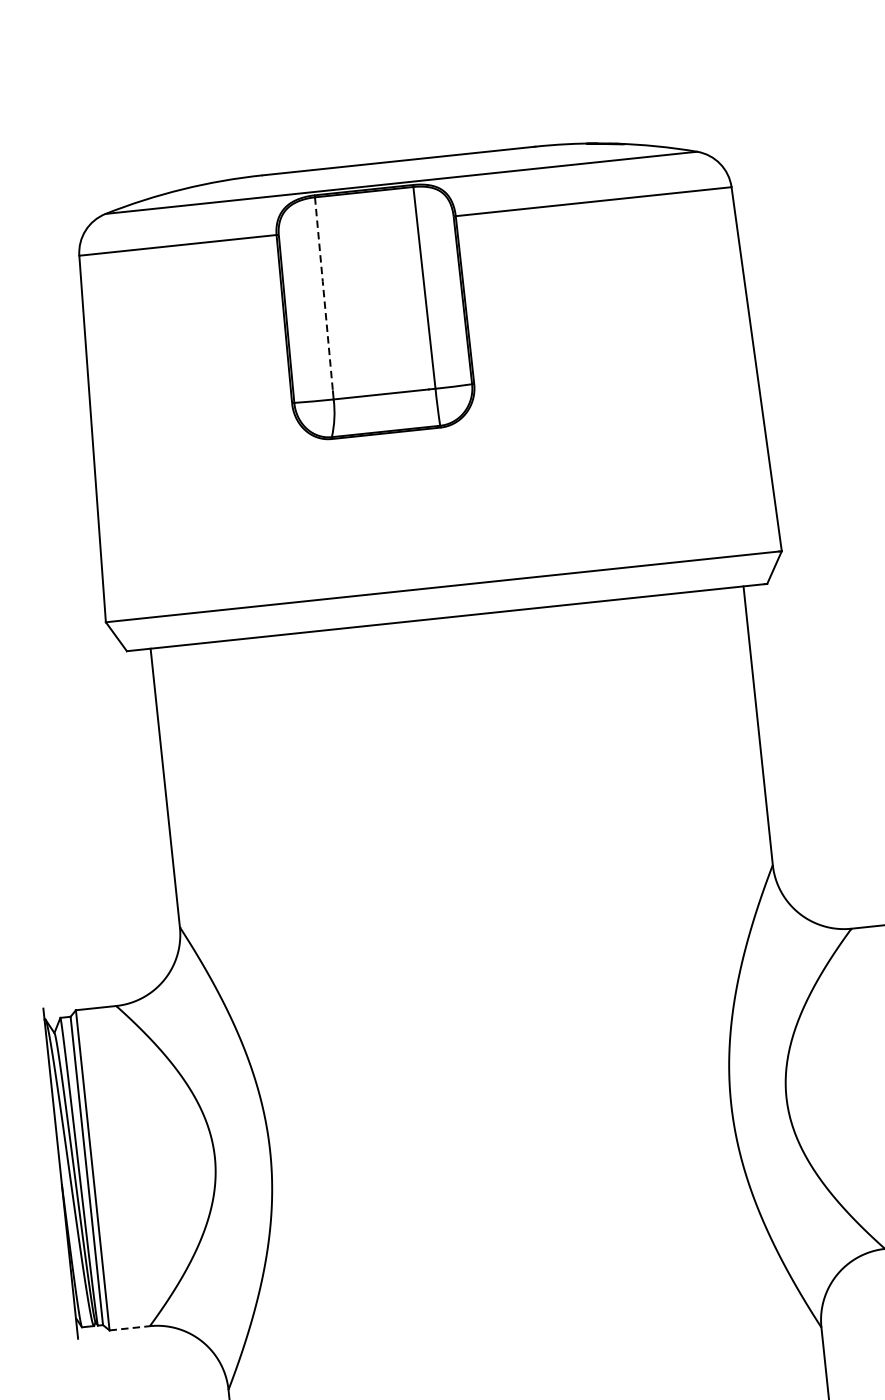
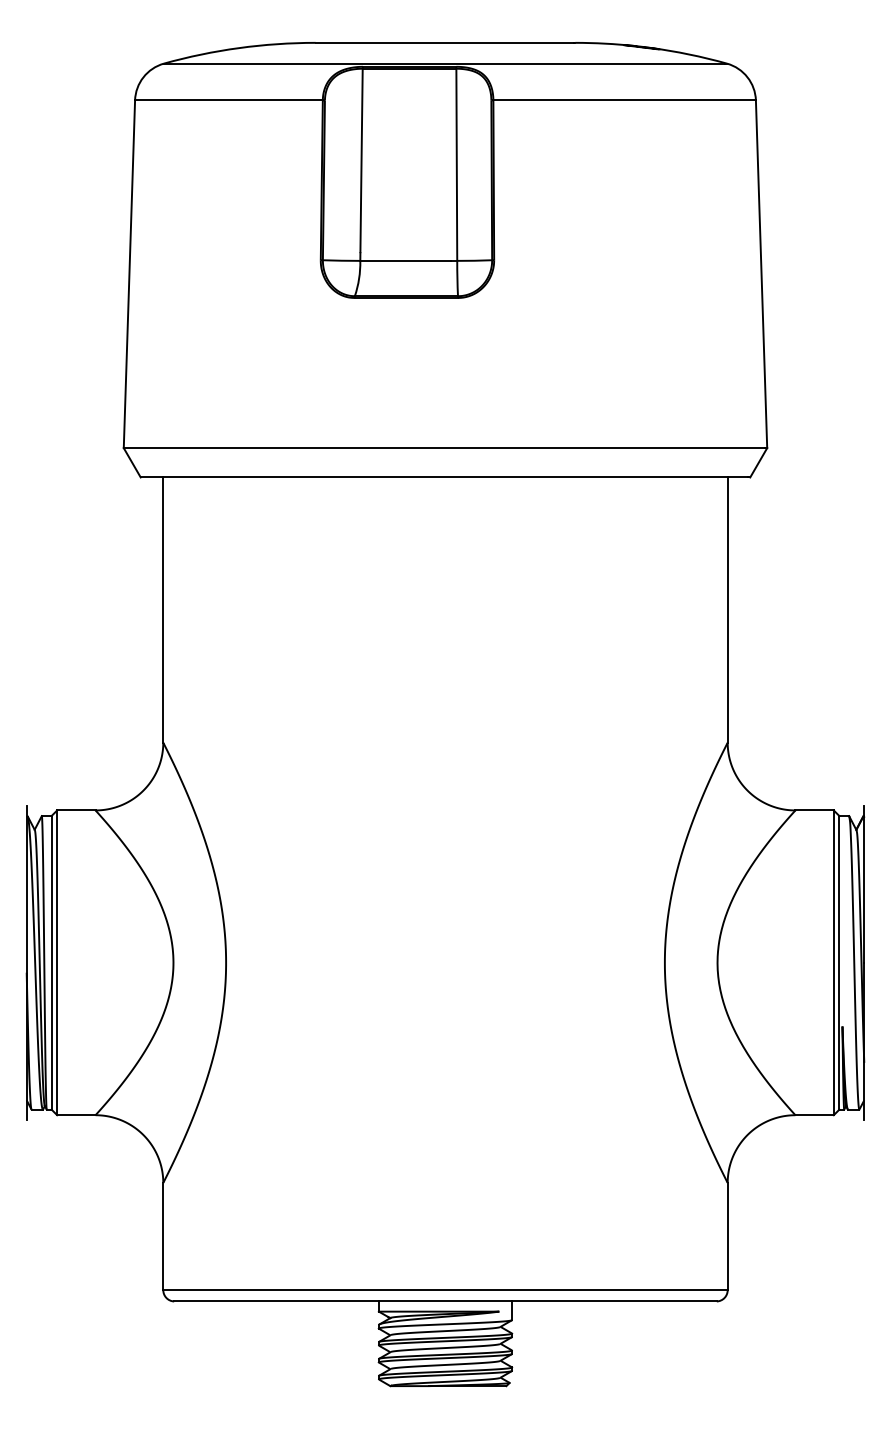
line: (323, 293) -> (361, 160), dashed -> solid
line: (129, 1328) -> (76, 1115), dashed -> solid

